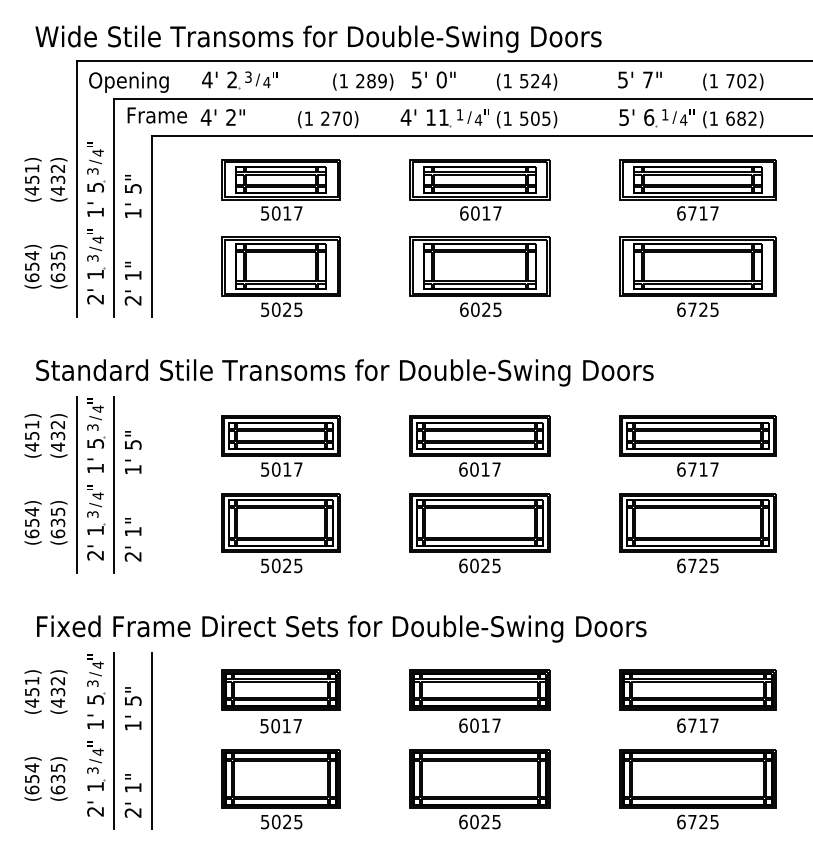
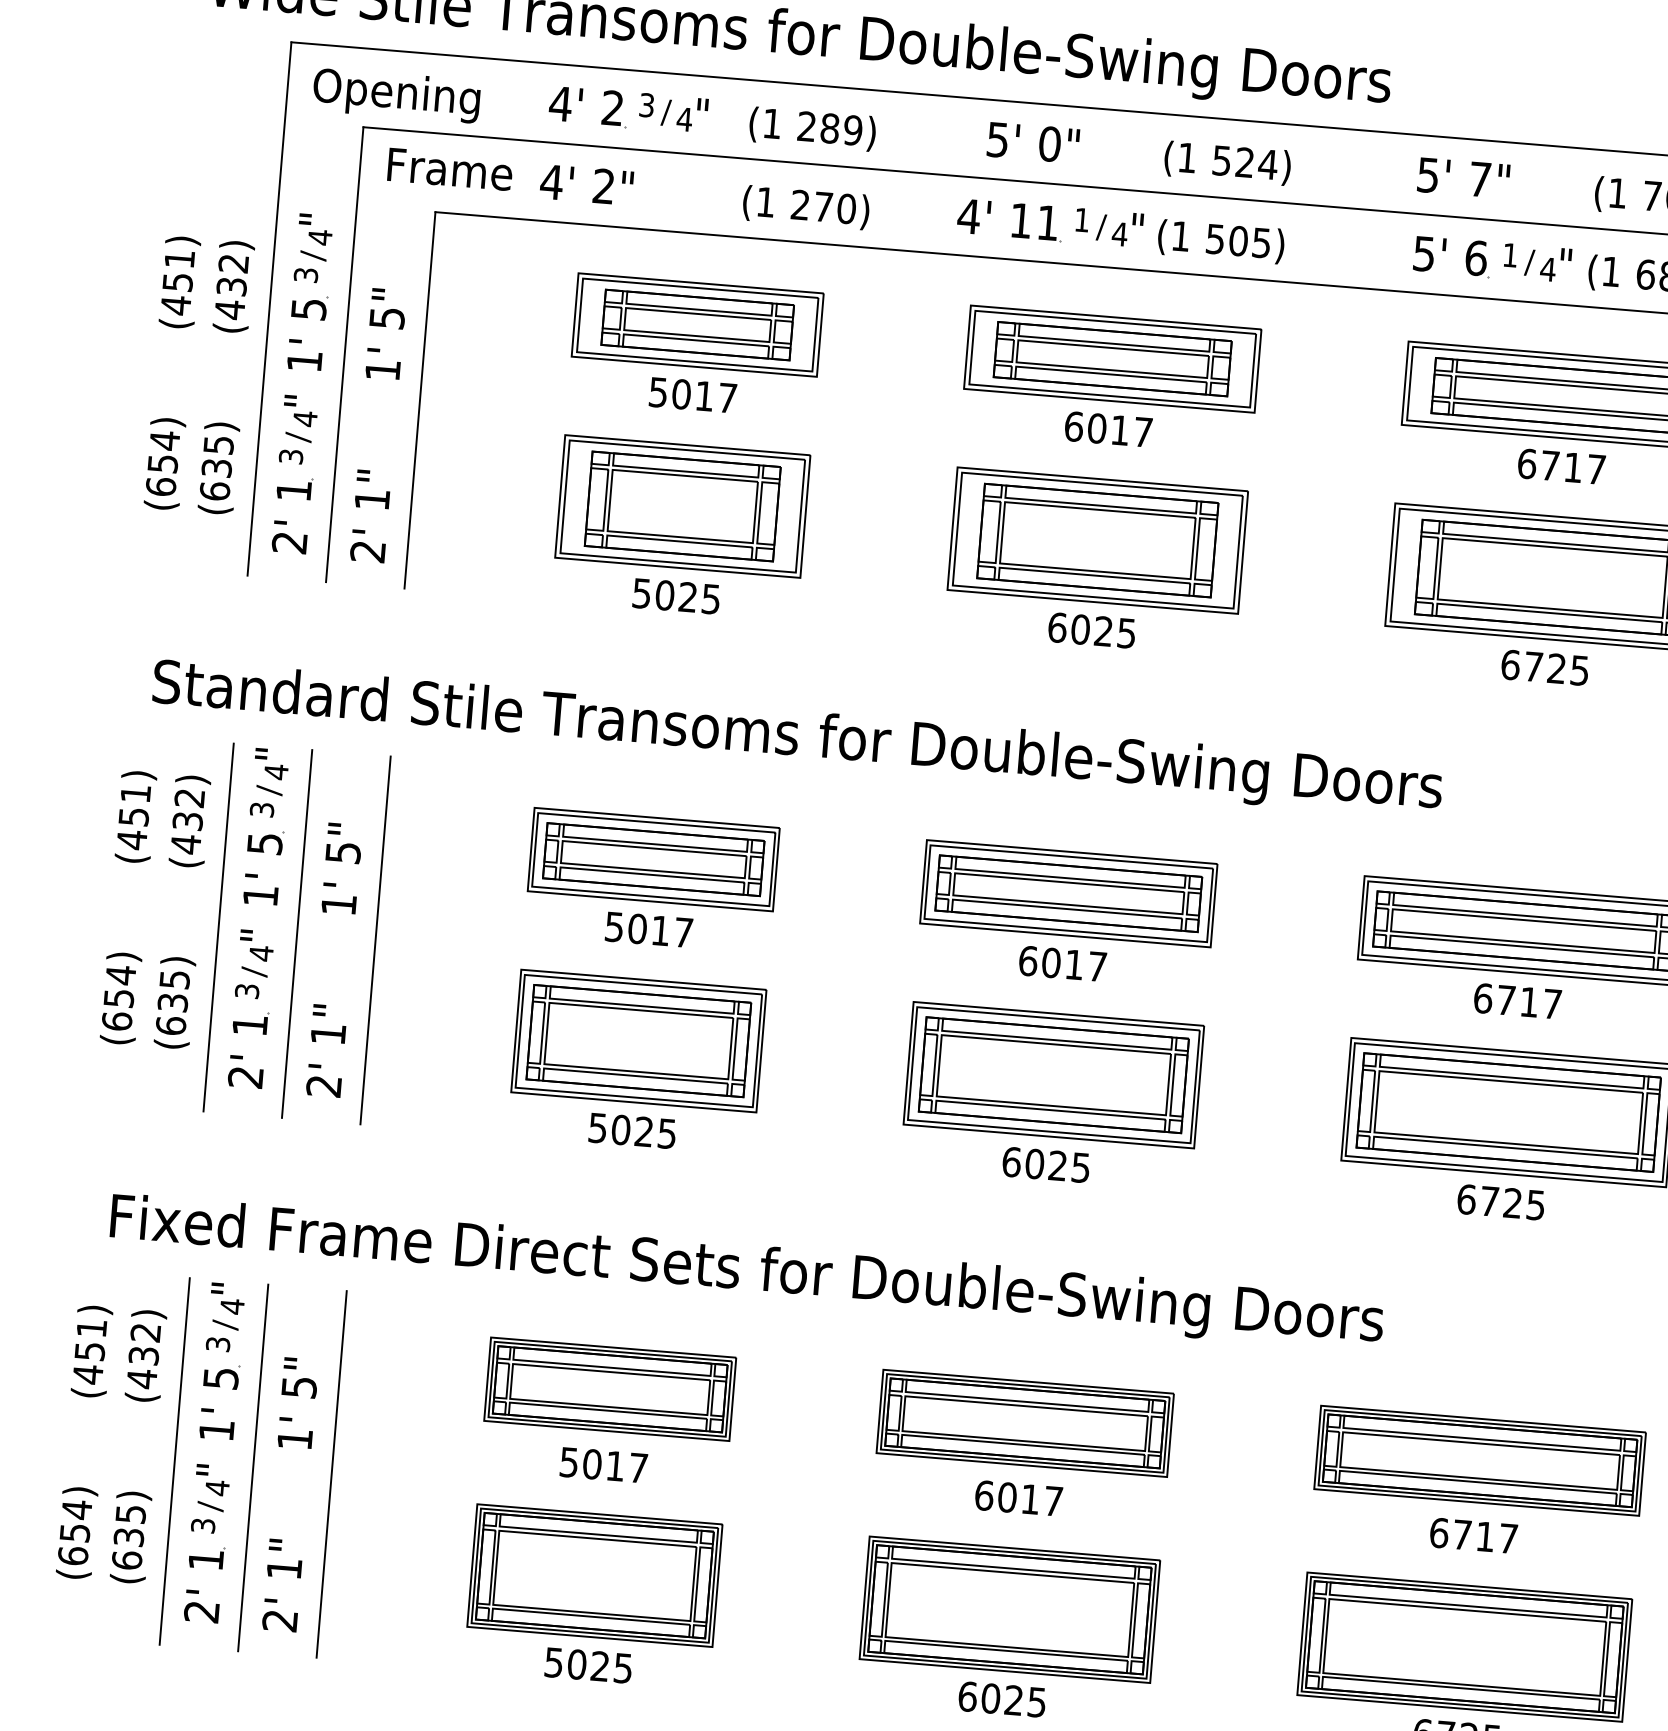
text: (363, 81) -> (813, 127), moved
line: (151, 485) -> (374, 940), added
line: (76, 740) -> (174, 1460), added

